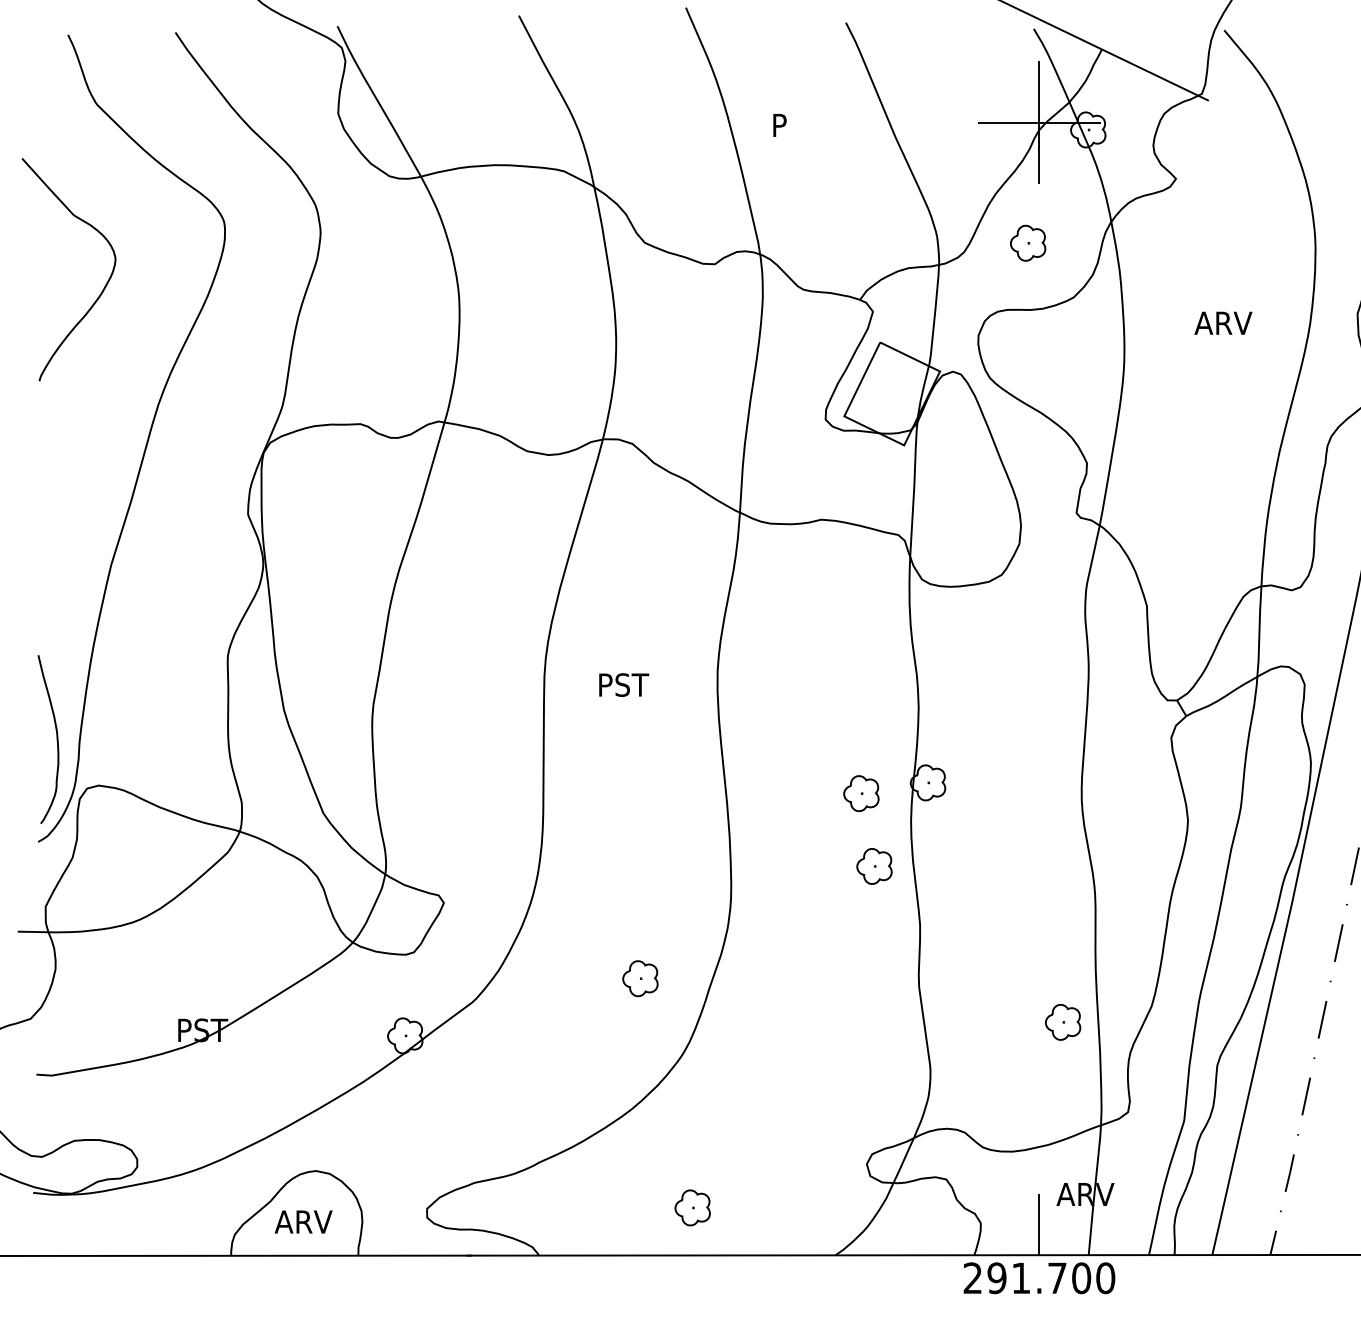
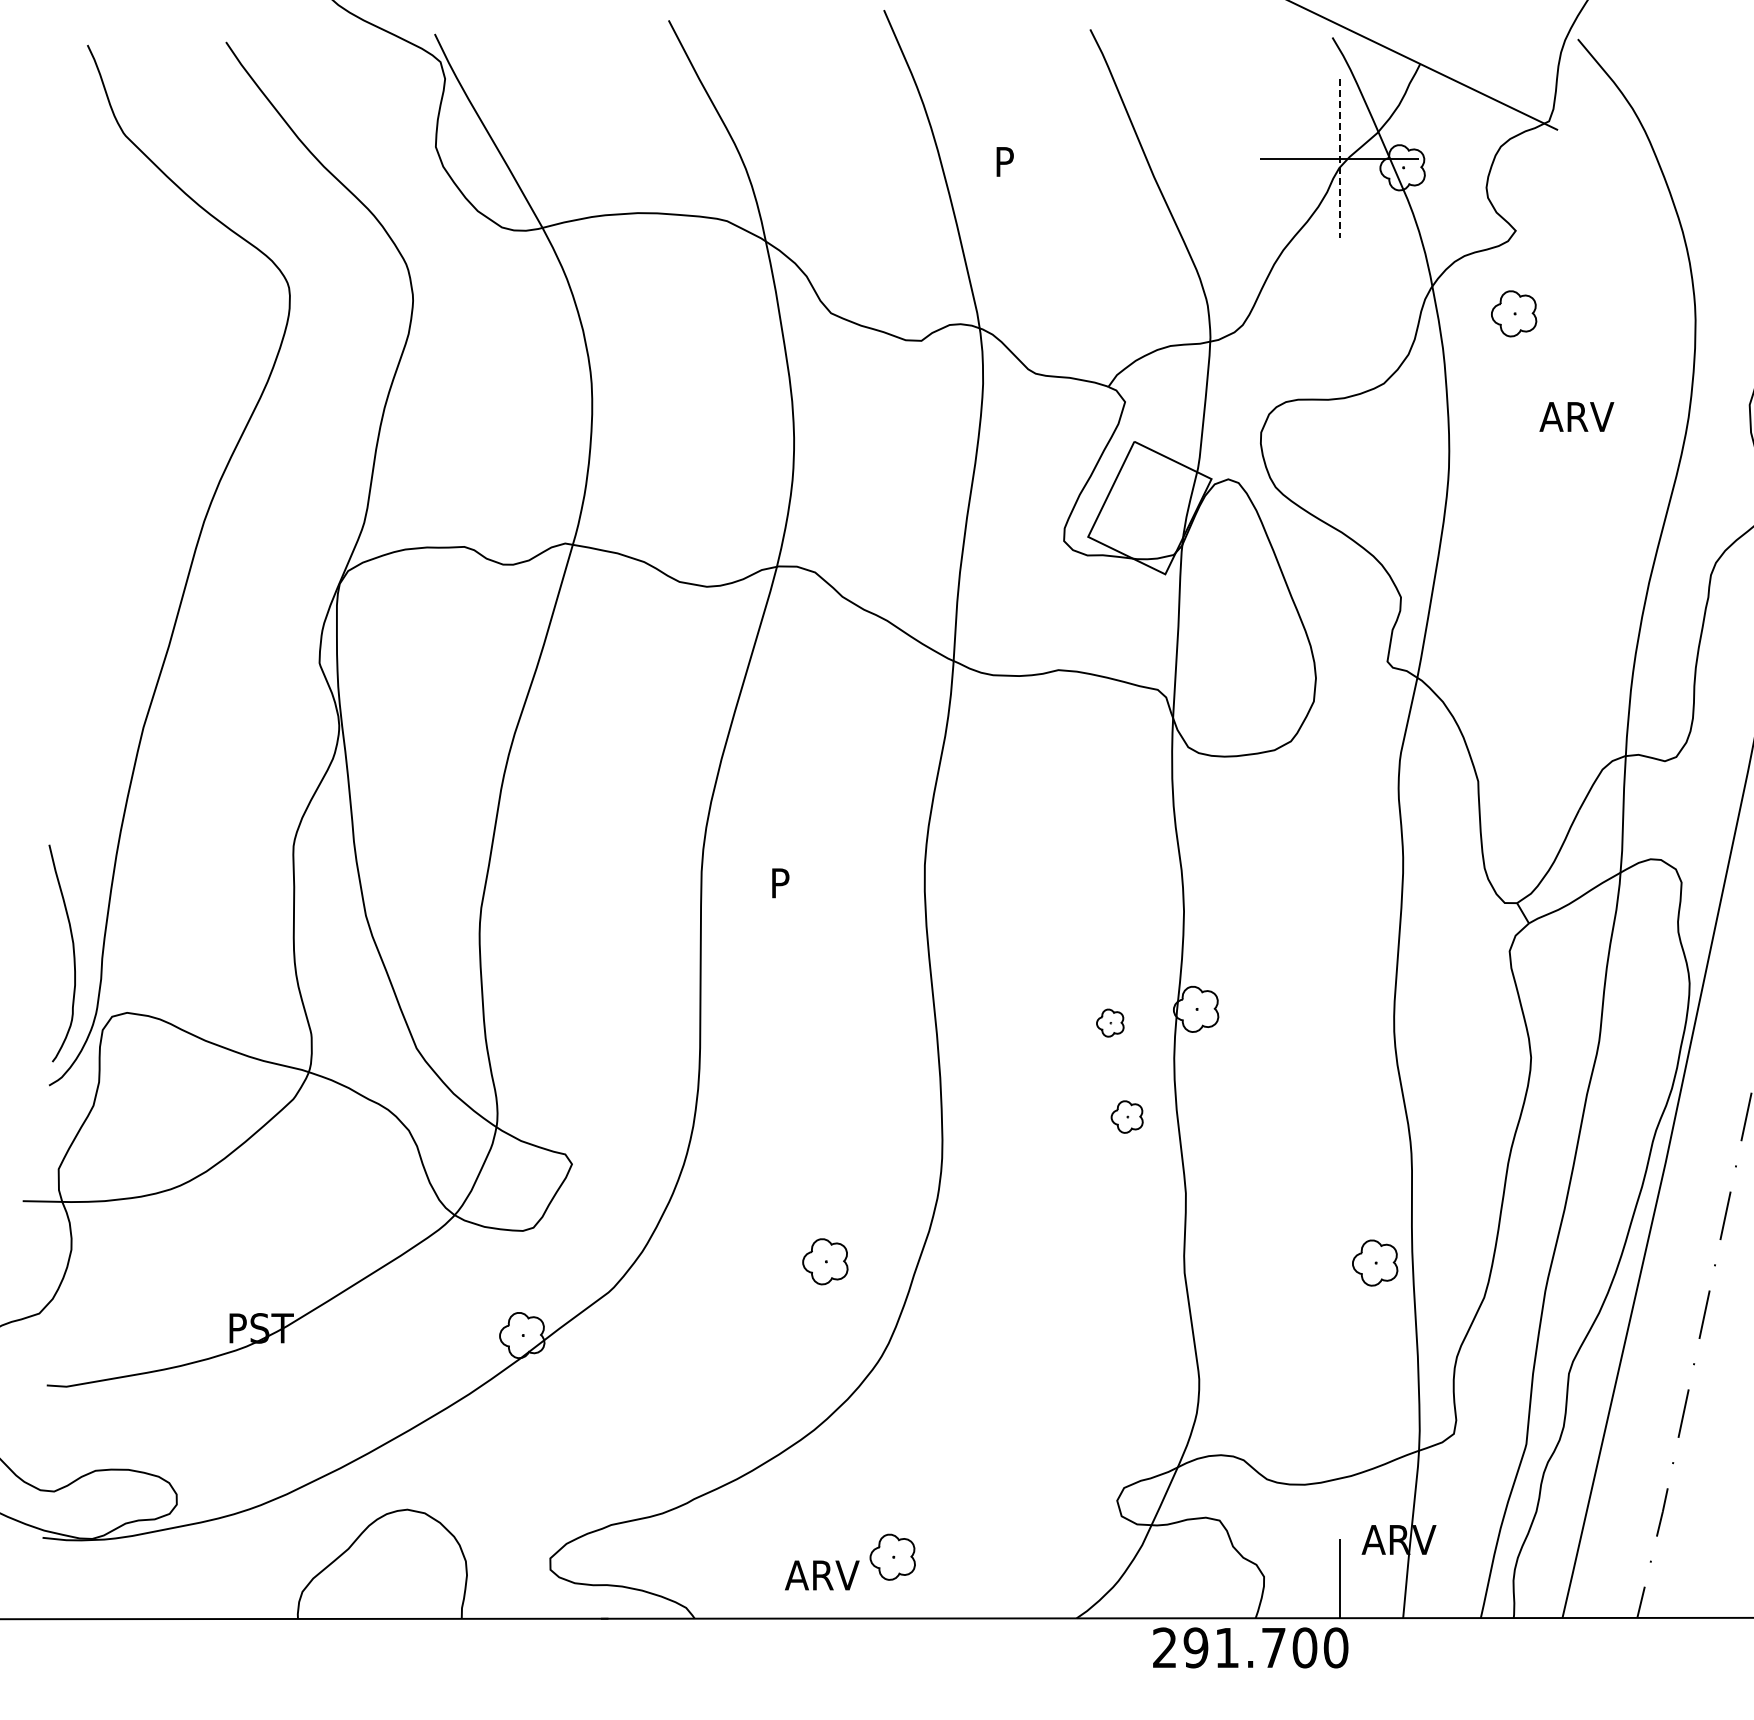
line: (1039, 123) -> (1339, 159), solid -> dashed
part: (1028, 243) -> (1514, 313), moved
curve: (104, 286) -> (134, 369), removed
text: (632, 685) -> (814, 883), PST -> P
part: (861, 793) -> (1110, 1022), size x0.6
part: (874, 865) -> (1127, 1116), size x0.7
part: (1063, 1021) -> (1375, 1262), moved
text: (303, 1222) -> (822, 1575), moved
text: (1039, 1277) -> (1250, 1647), moved

